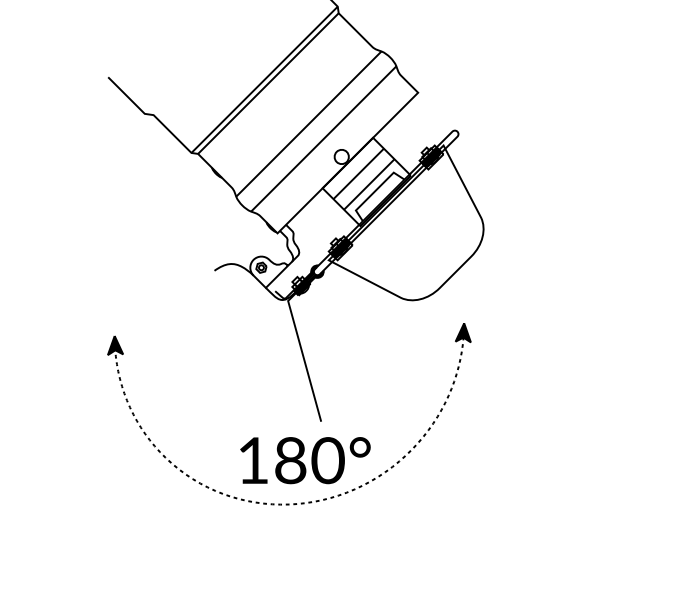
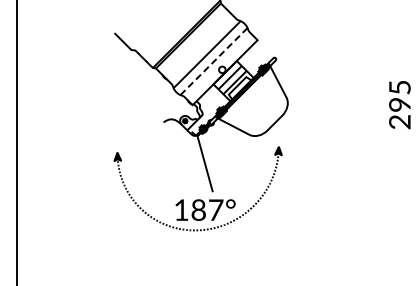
line: (324, 138) -> (214, 61), solid -> dashed
text: (326, 459) -> (215, 209), 180° -> 187°

